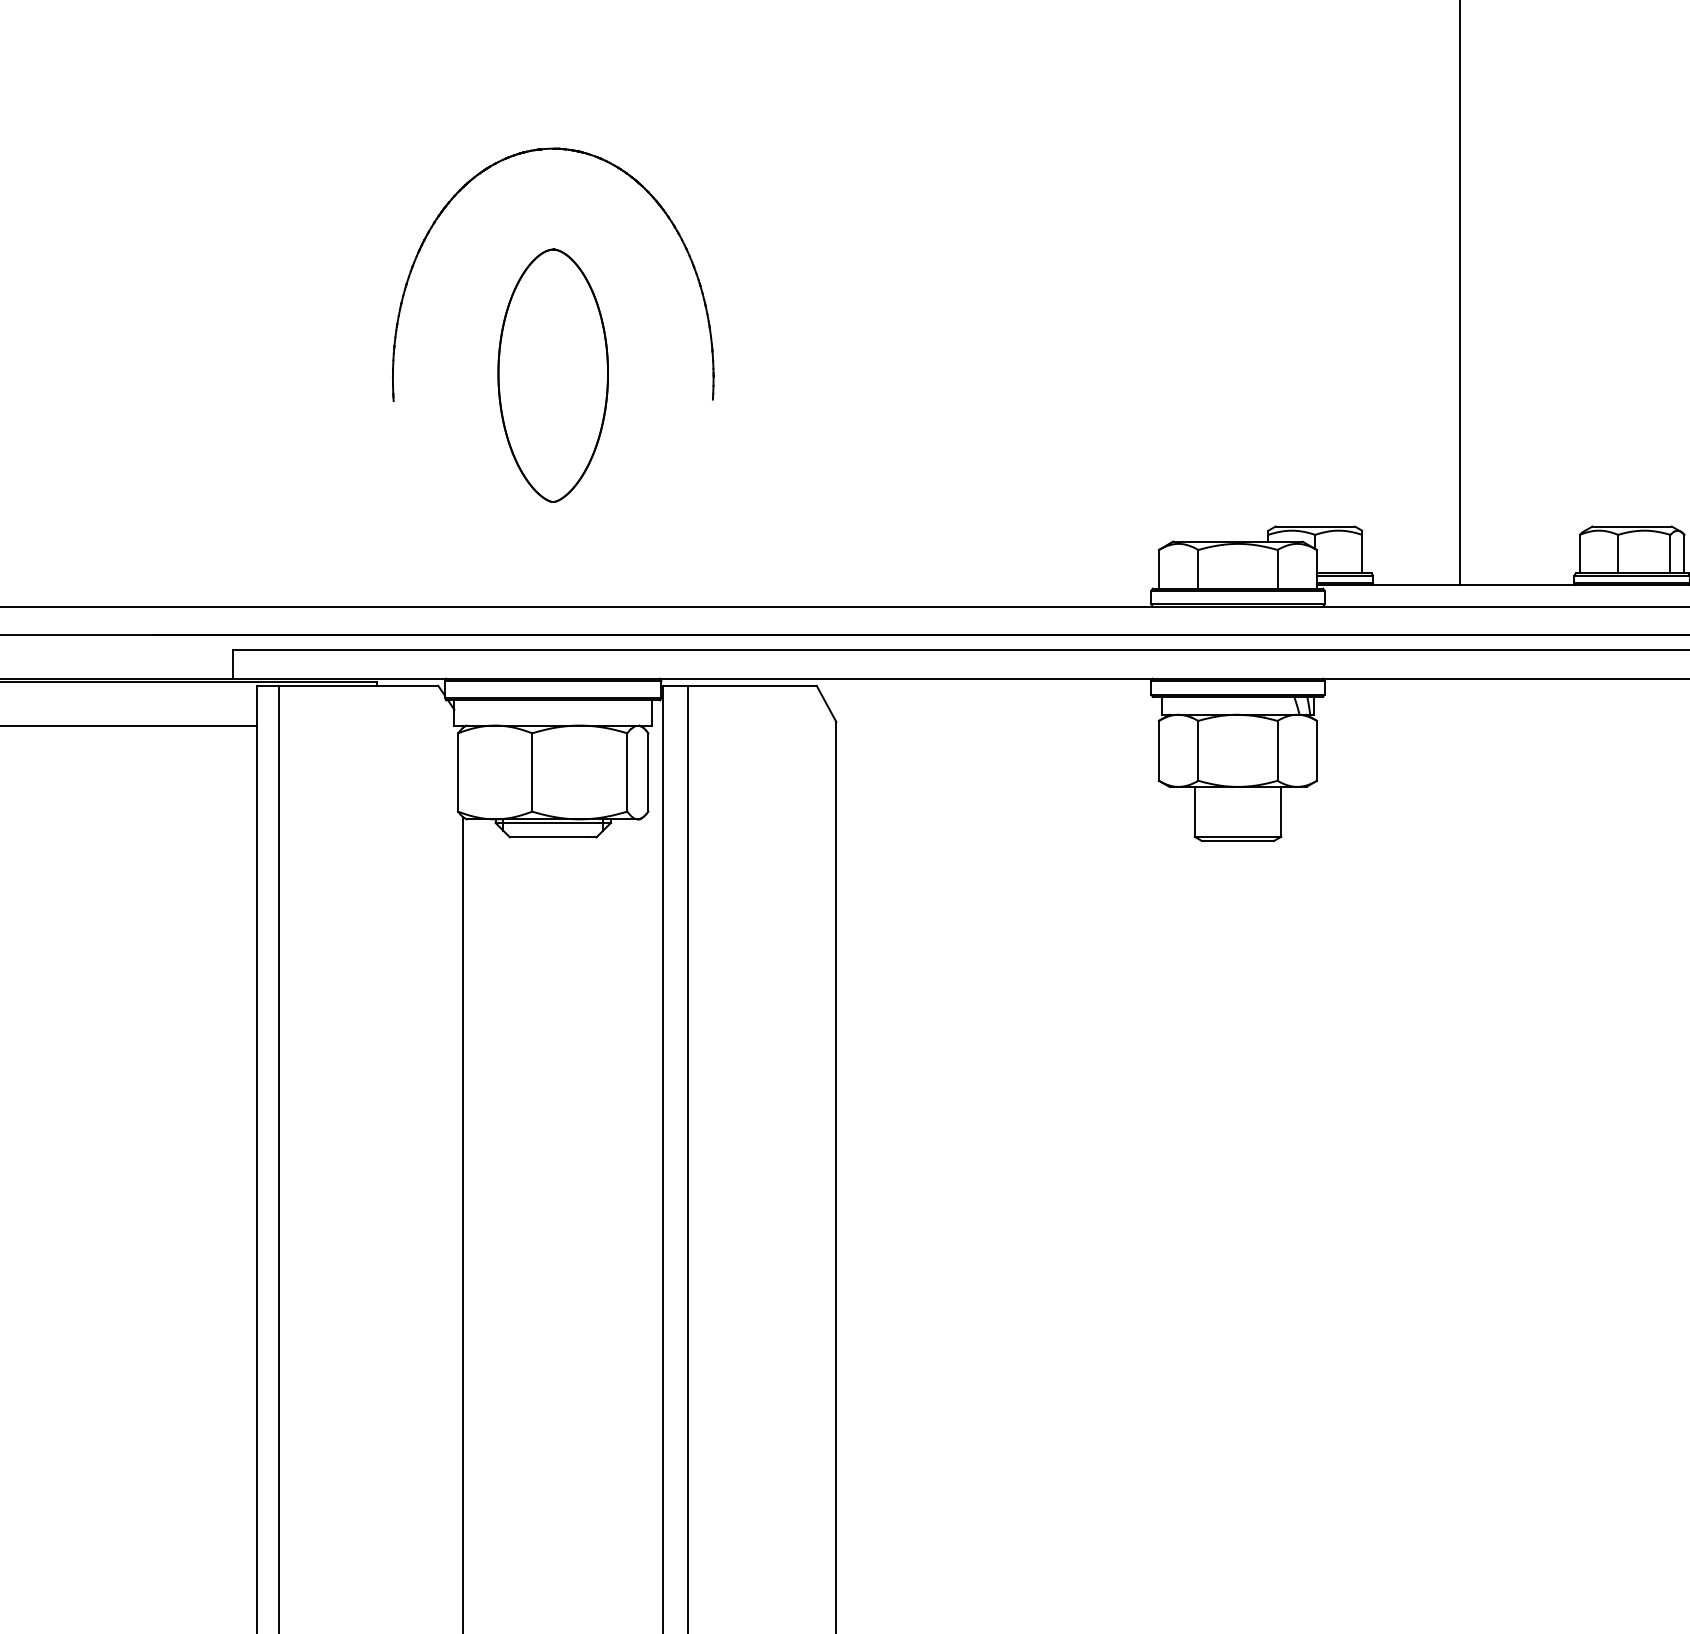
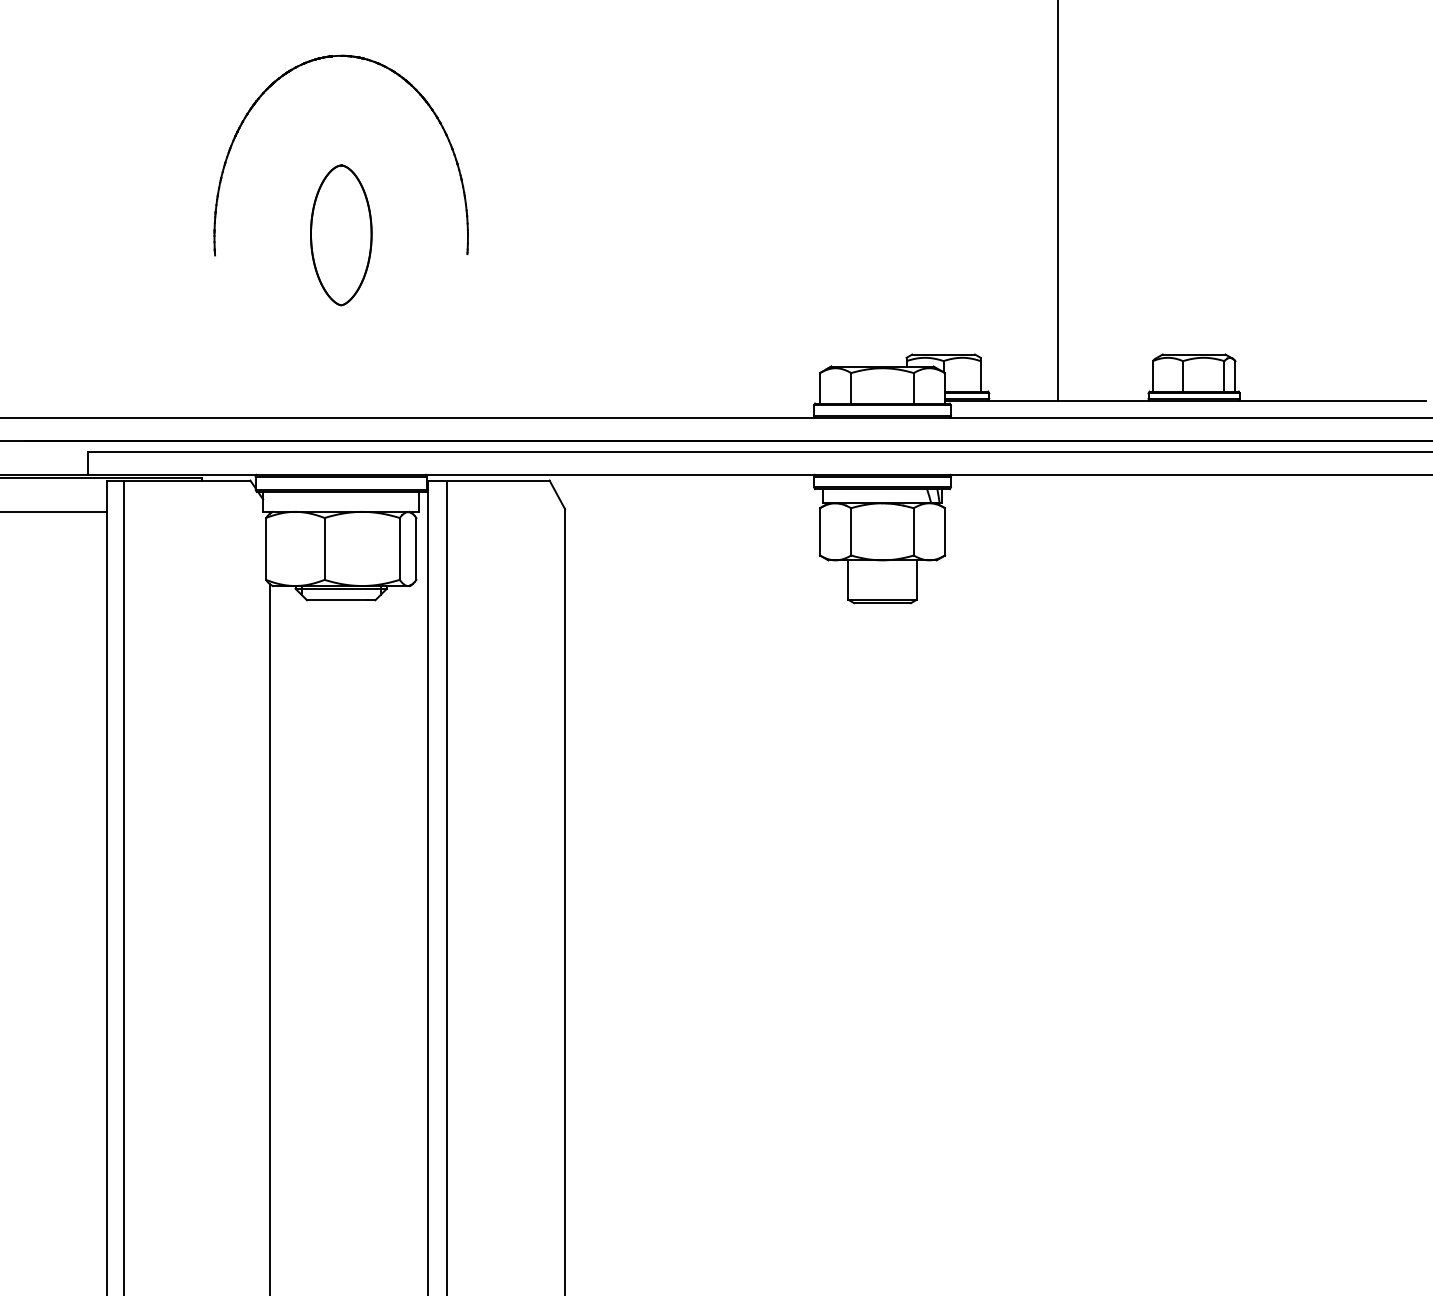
part: (553, 375) -> (341, 235), size x0.7

